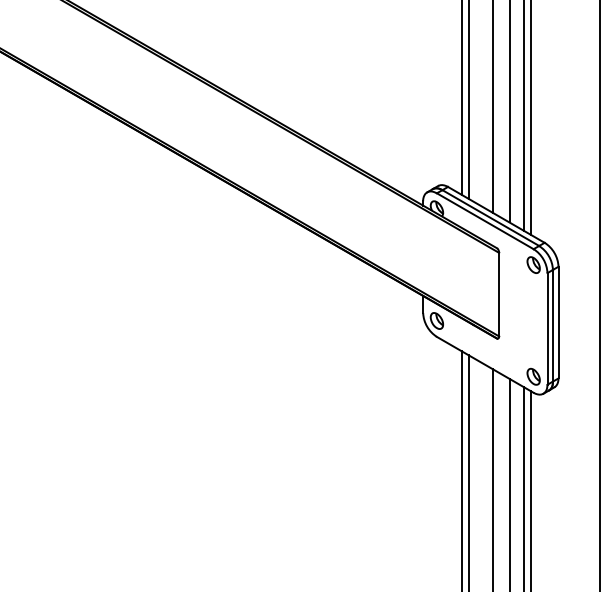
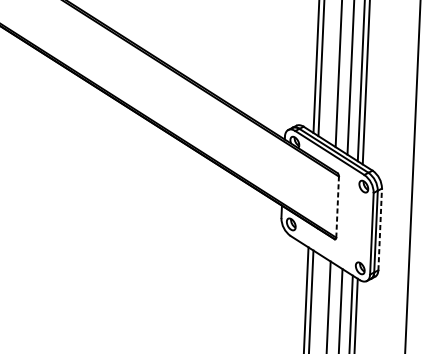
line: (499, 294) -> (337, 207), solid -> dashed
line: (558, 322) -> (380, 229), solid -> dashed

